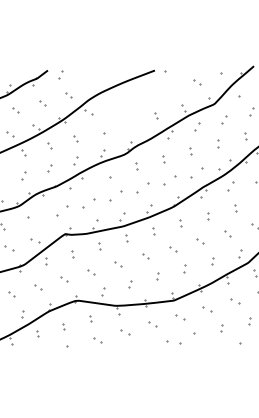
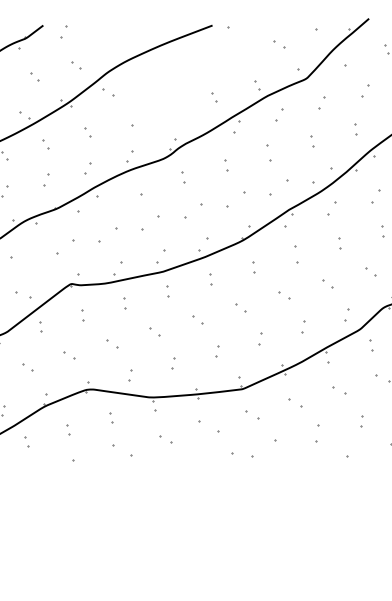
part: (190, 151) -> (268, 153), size x1.6
part: (208, 216) -> (297, 256), size x1.6
part: (152, 324) -> (208, 426), size x1.6
part: (221, 328) -> (317, 433), size x1.6
part: (97, 340) -> (121, 452), size x1.6

